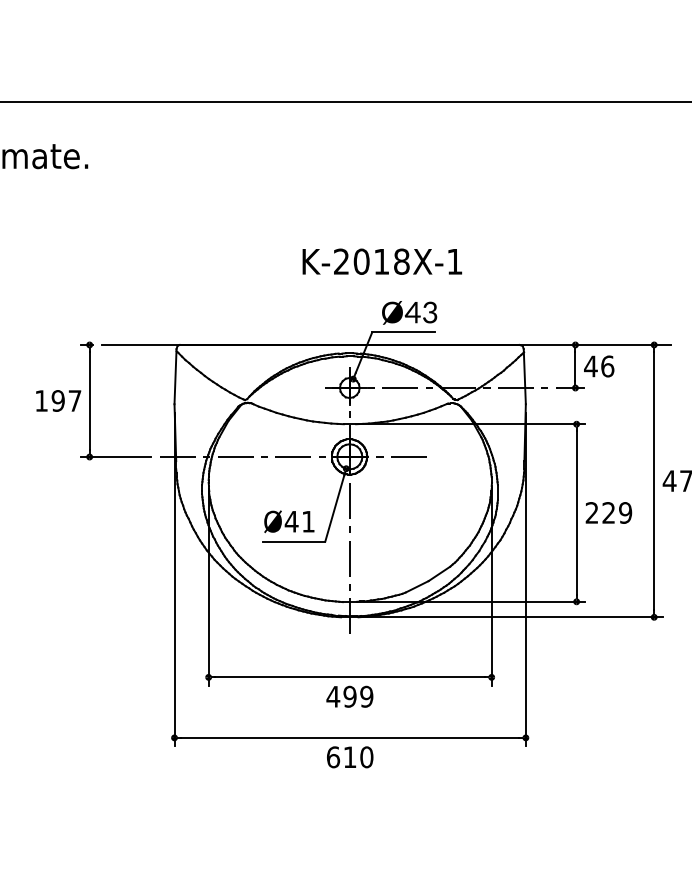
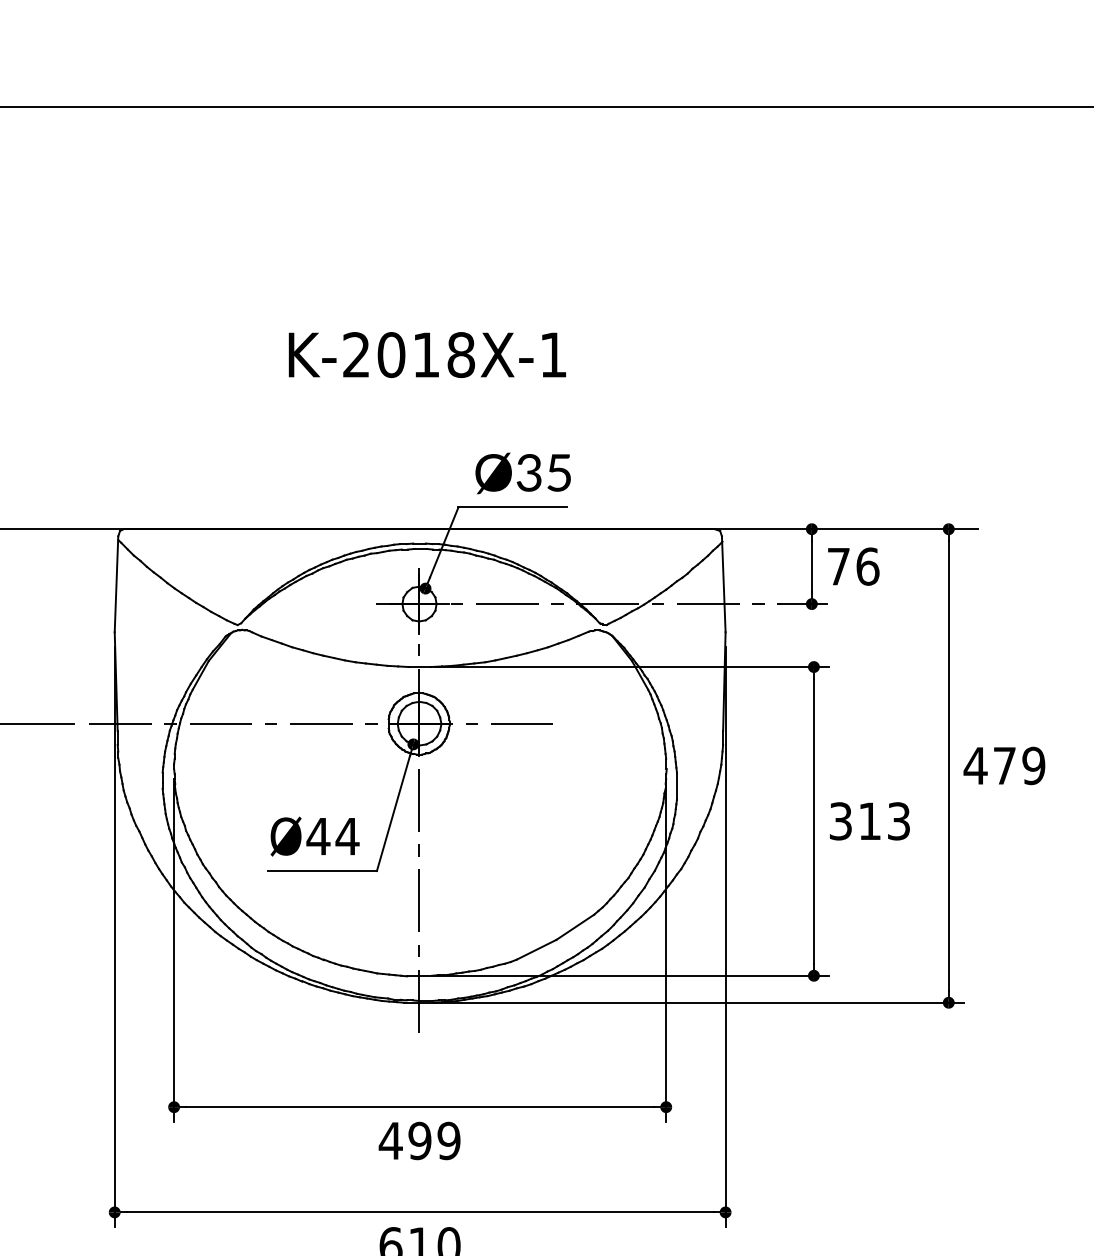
text: (382, 261) -> (427, 354), moved
text: (420, 312) -> (542, 472), Ø43 -> Ø35
text: (590, 366) -> (838, 566), 46 -> 76
text: (608, 512) -> (869, 820), 229 -> 313
text: (308, 521) -> (347, 836), Ø41 -> Ø44

